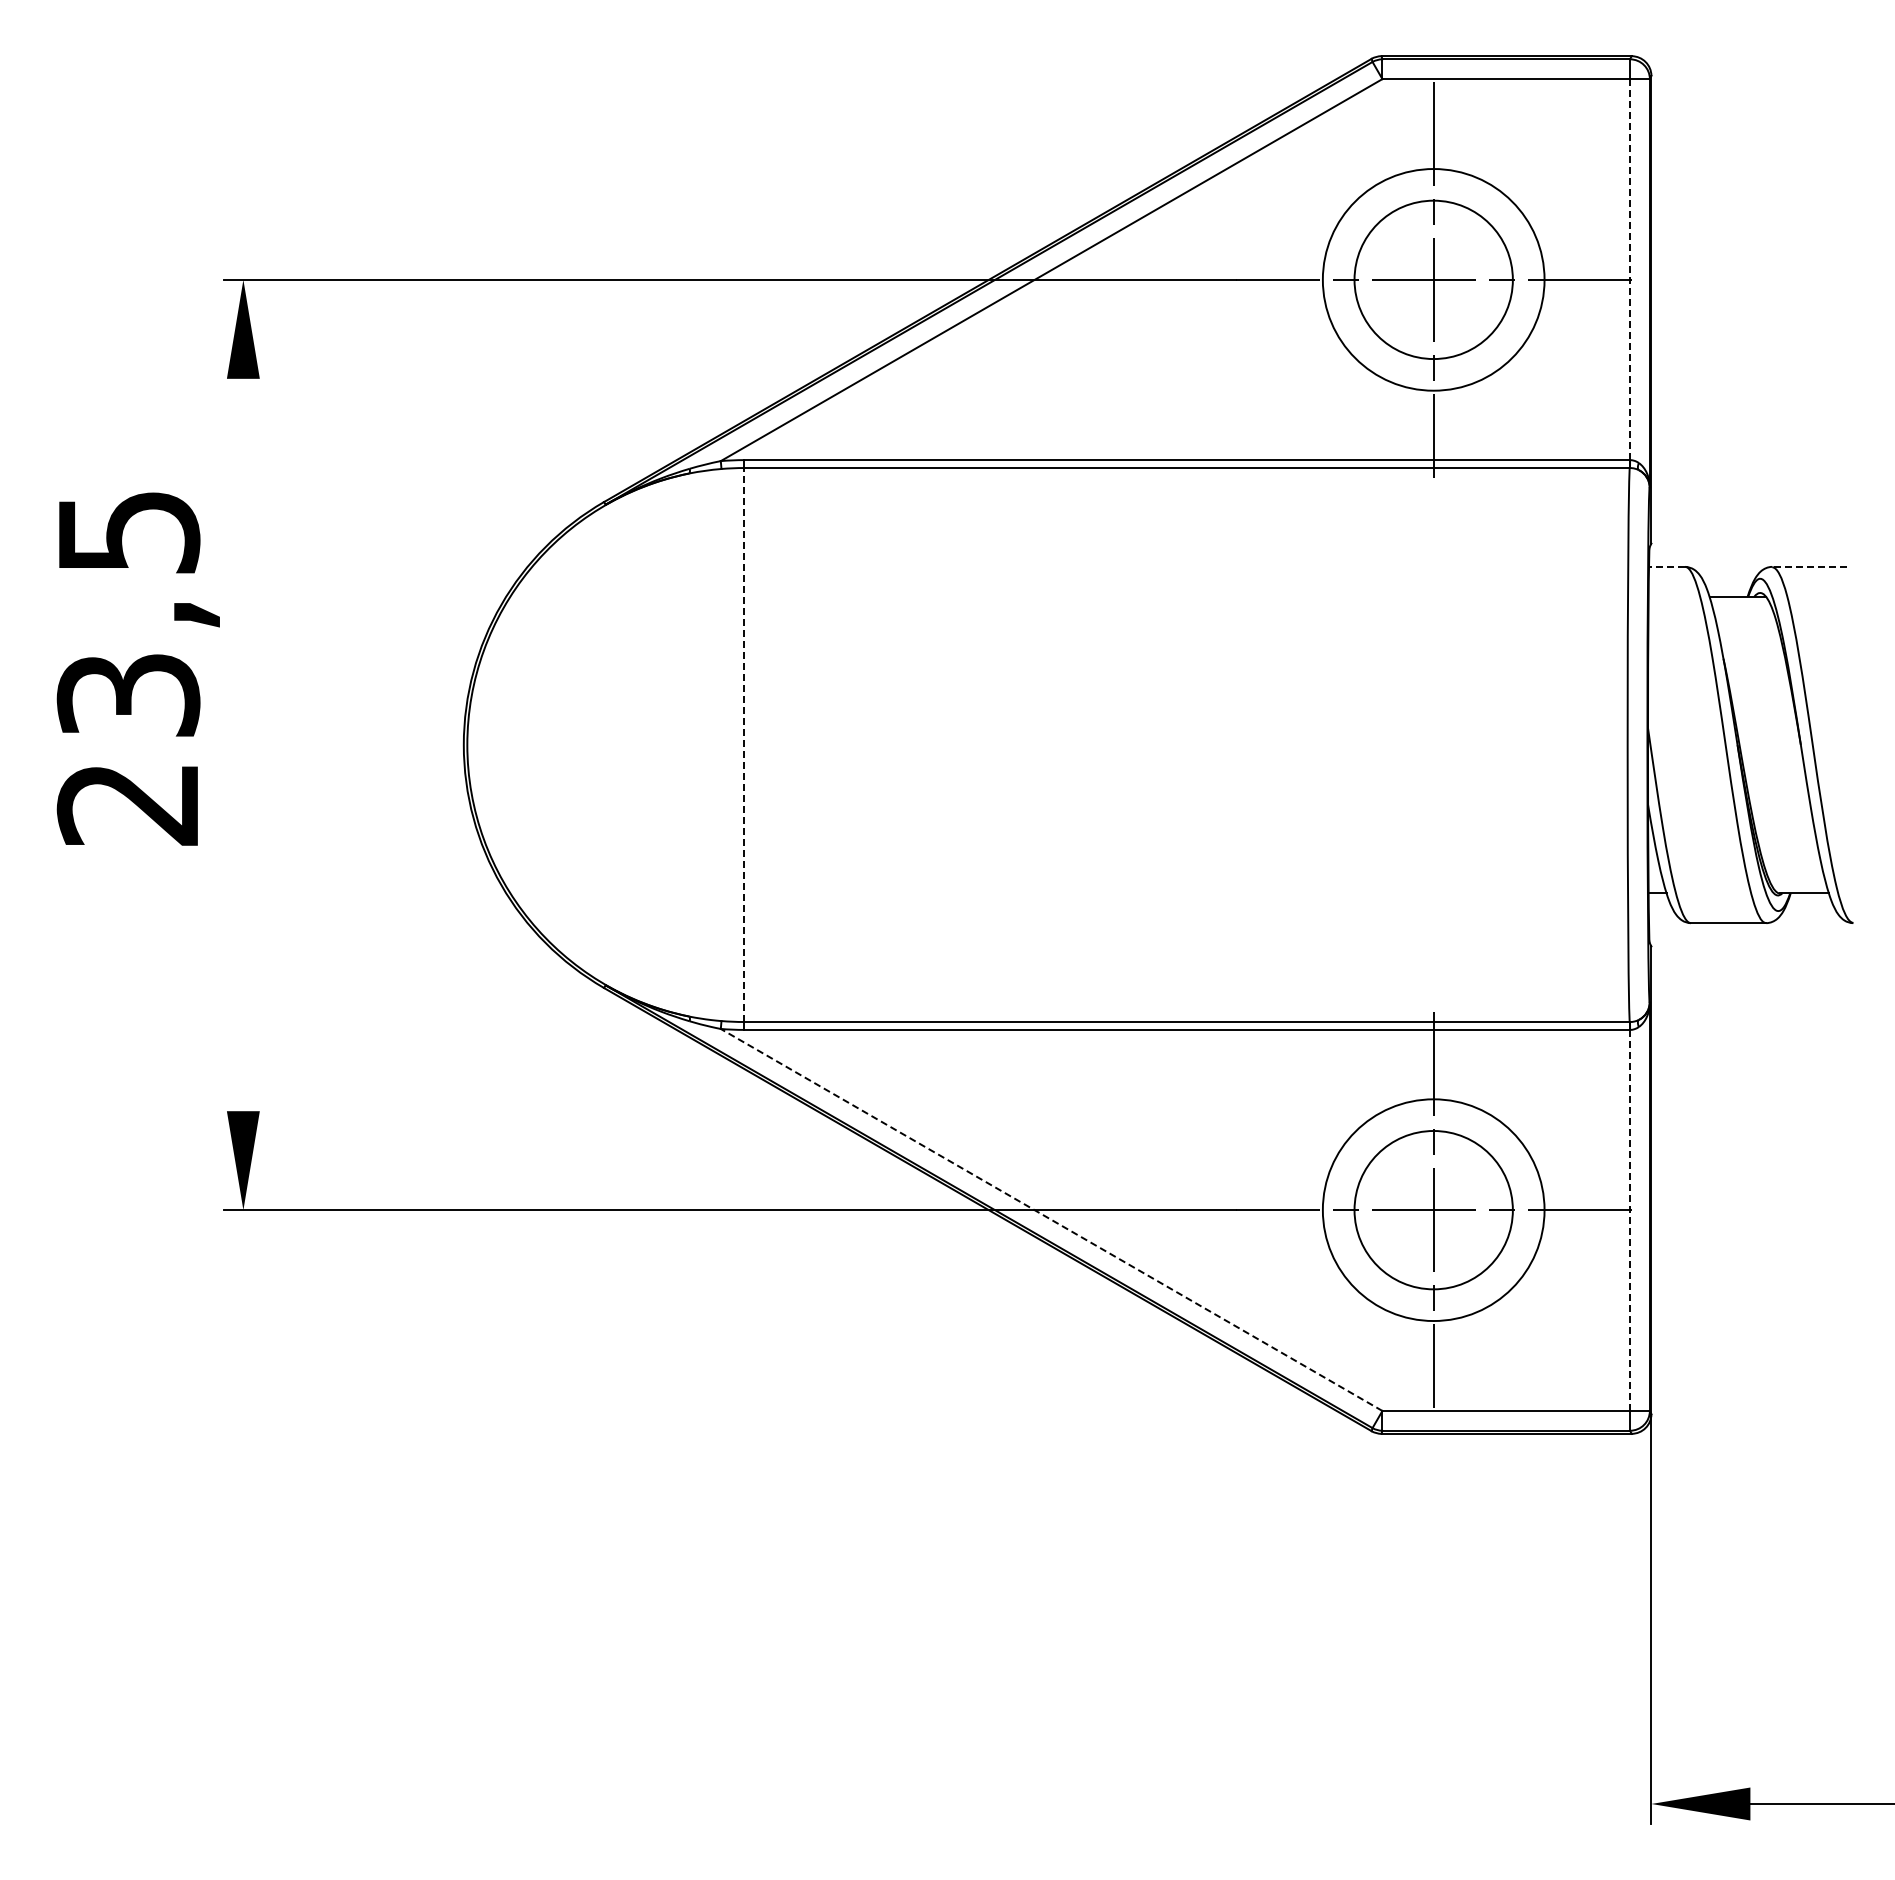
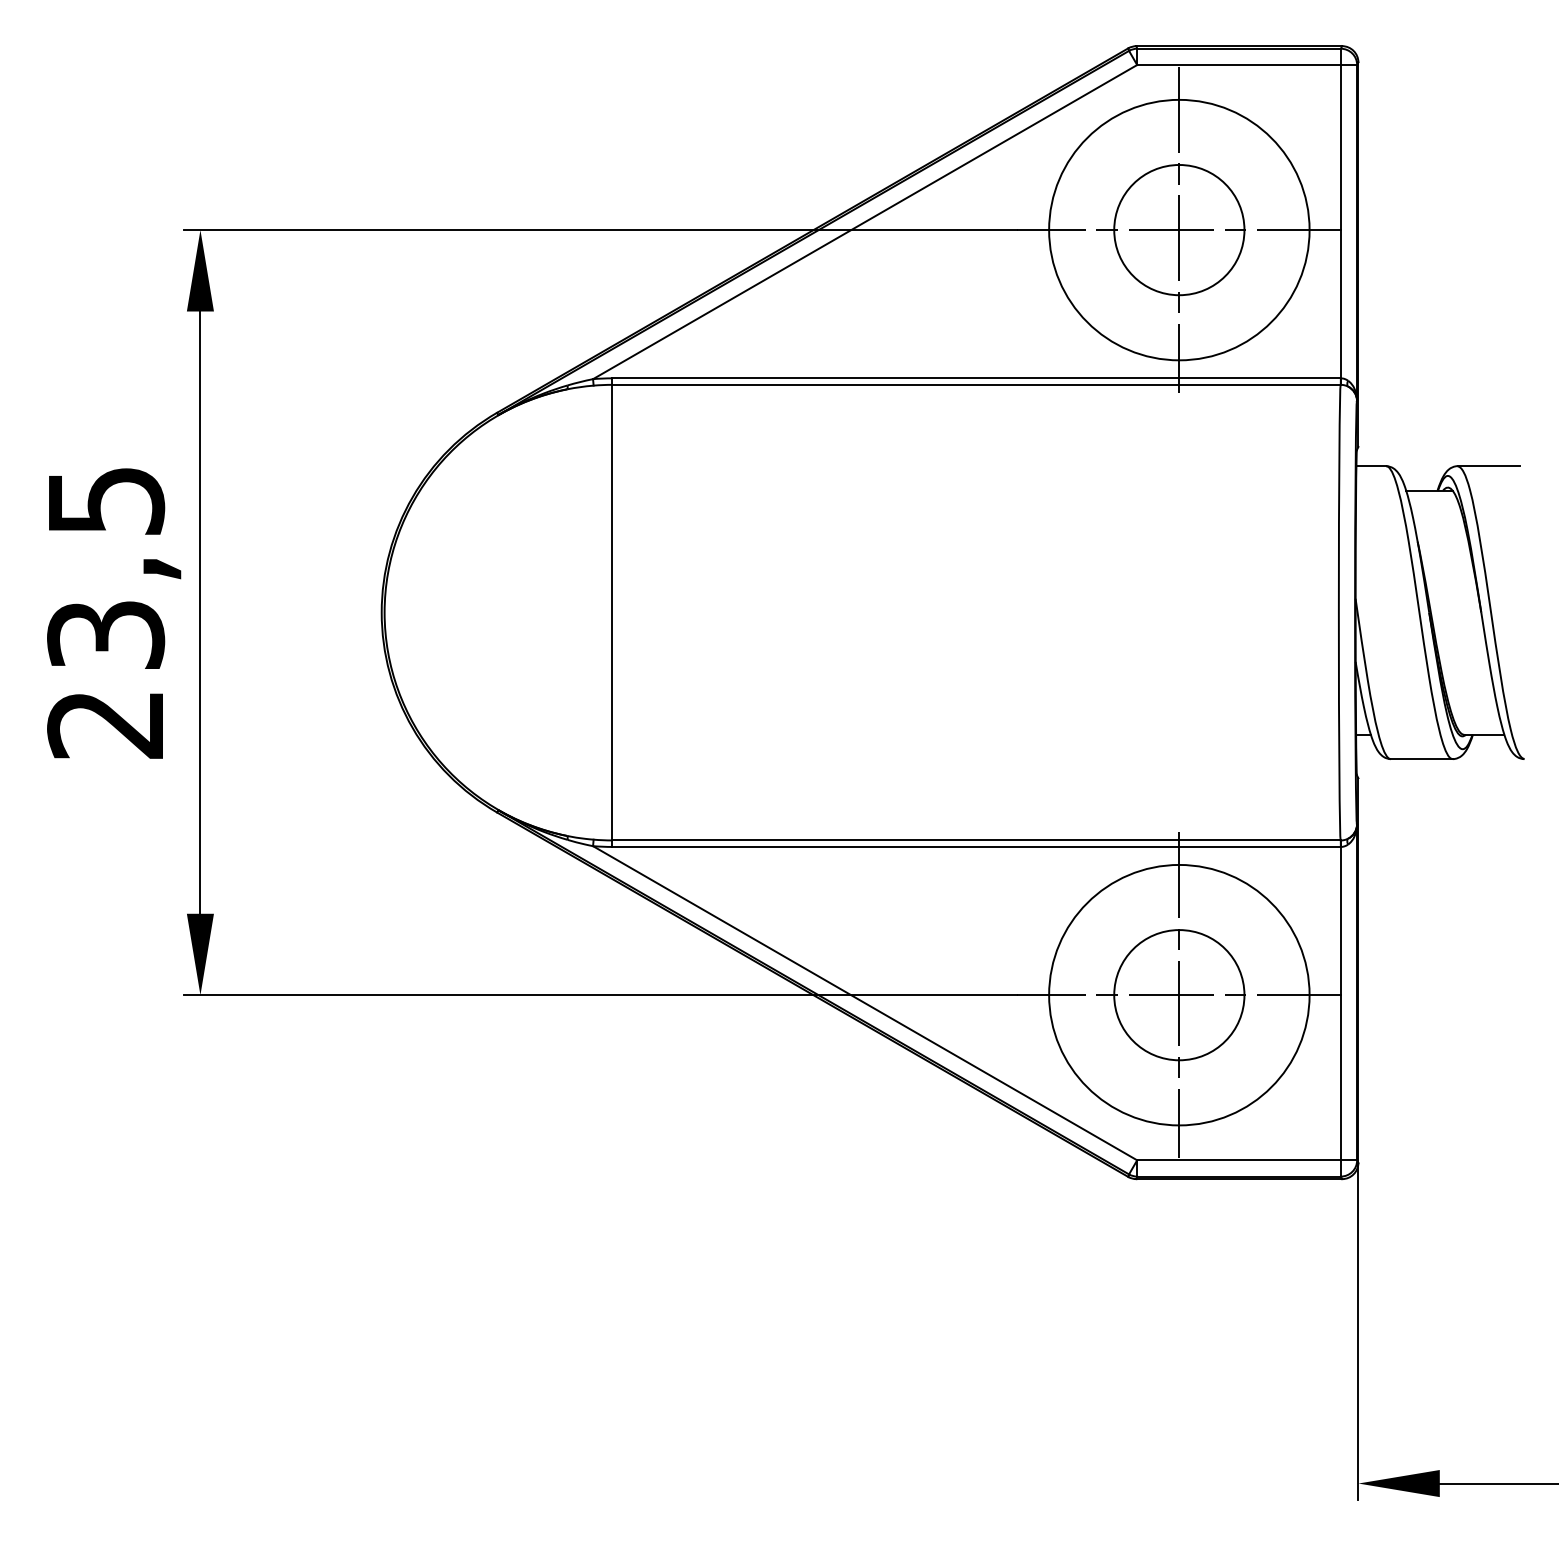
line: (1630, 270) -> (1341, 222), dashed -> solid
circle: (1433, 279) -> (1179, 229), size x1.43
line: (1666, 566) -> (1370, 465), dashed -> solid
line: (1809, 566) -> (1488, 465), dashed -> solid
text: (137, 668) -> (113, 613), moved
line: (243, 744) -> (200, 612), added
line: (744, 744) -> (612, 612), dashed -> solid
circle: (1433, 1209) -> (1179, 994), size x1.43
line: (1051, 1219) -> (865, 1002), dashed -> solid
line: (1630, 1220) -> (1341, 1003), dashed -> solid

